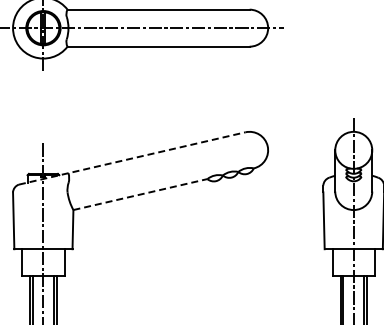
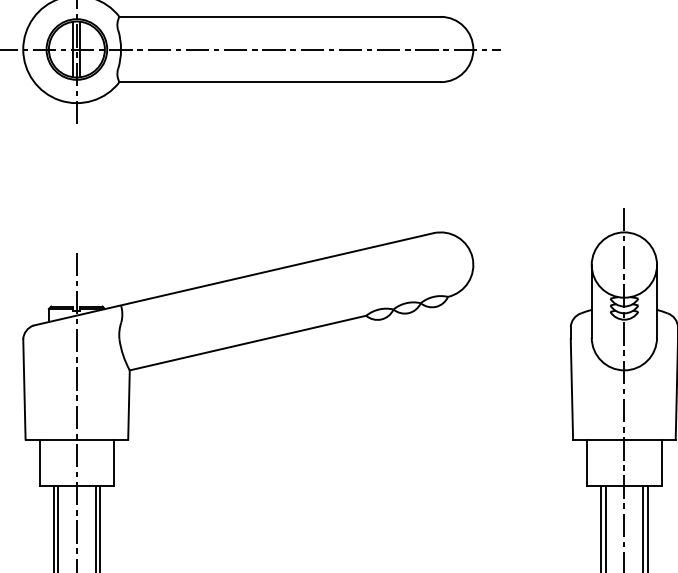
line: (132, 158) -> (234, 279), dashed -> solid
line: (140, 194) -> (248, 342), dashed -> solid

